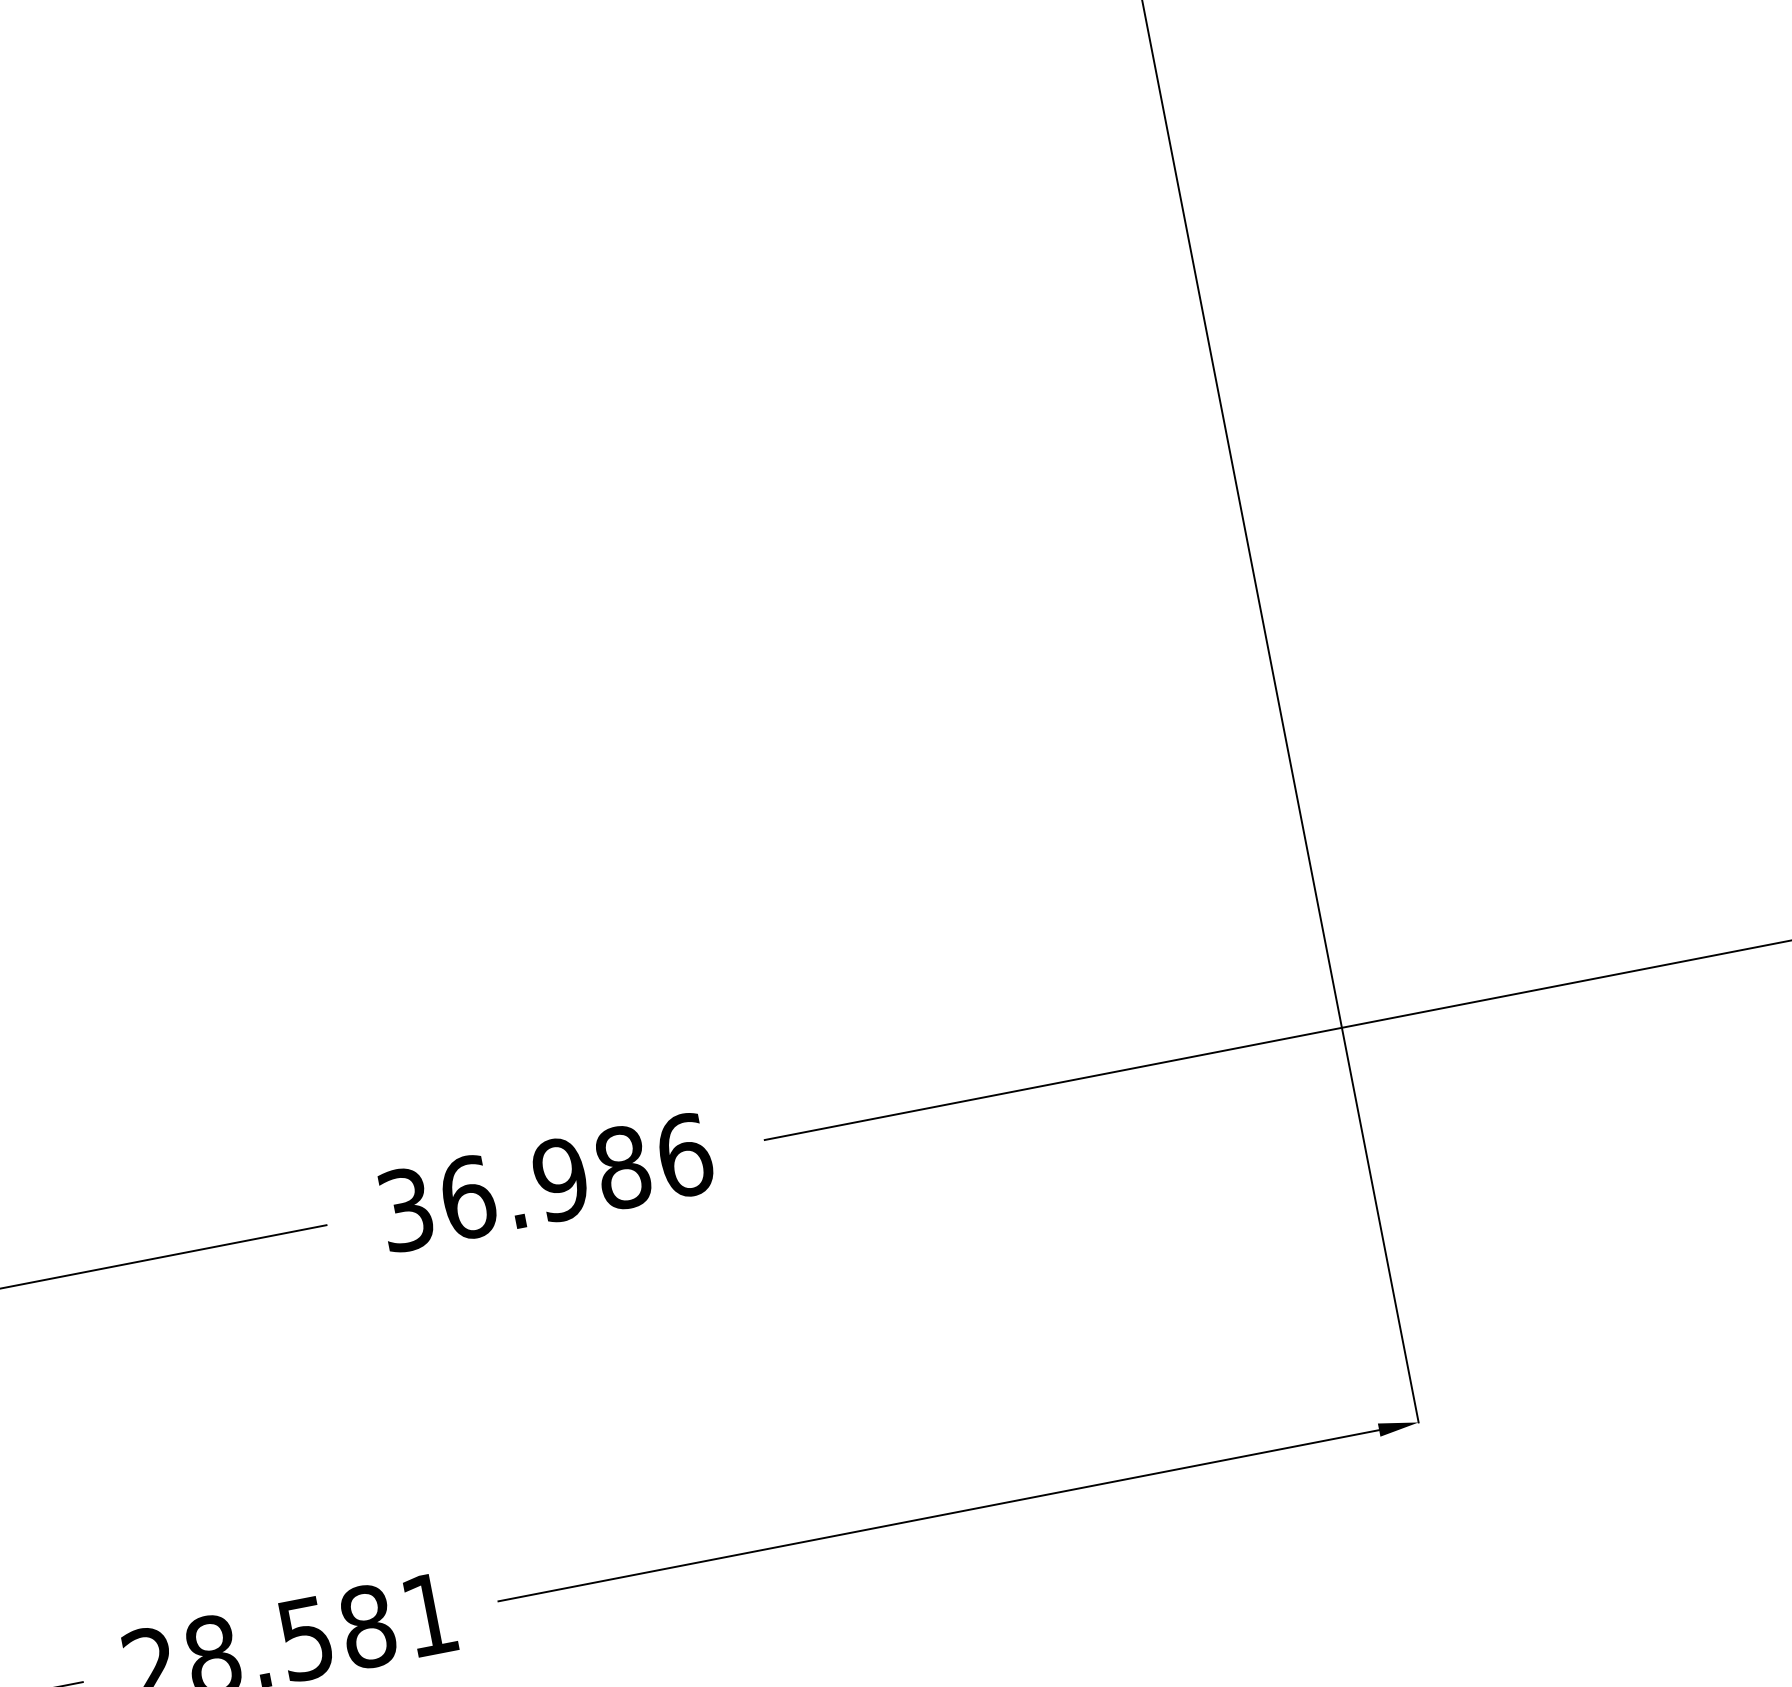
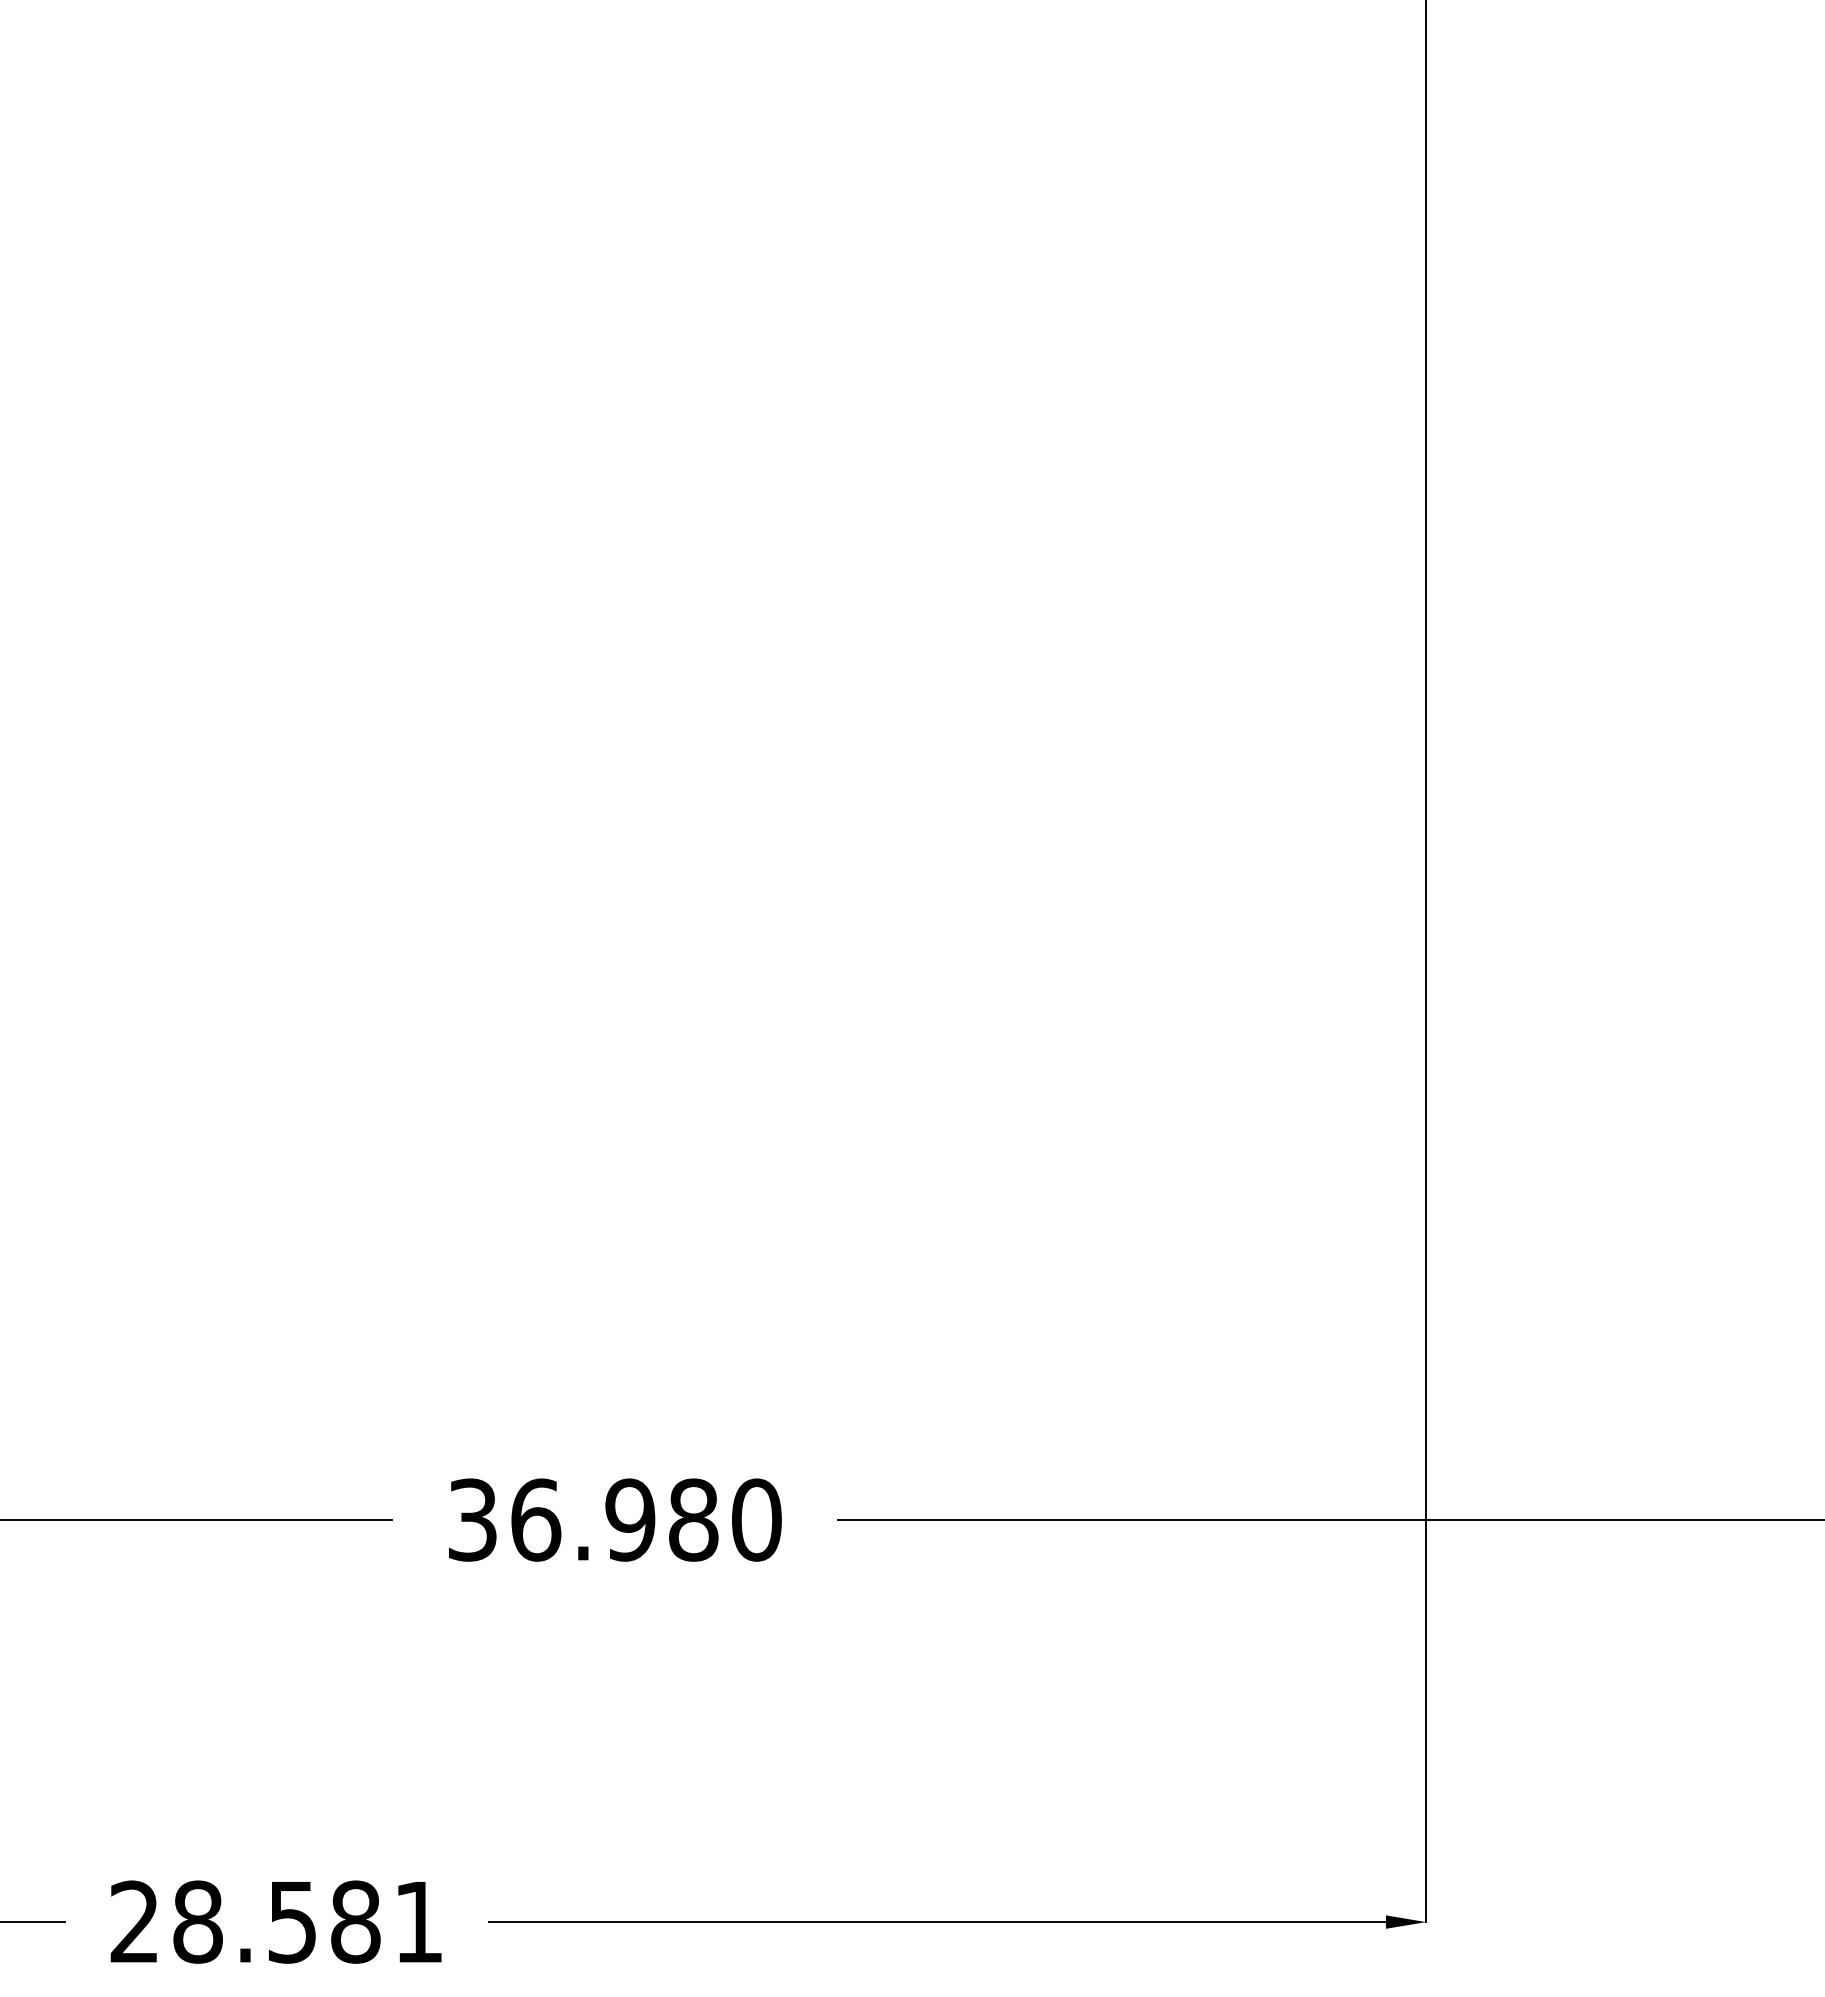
text: (685, 1154) -> (757, 1519), 36.986 -> 36.980

